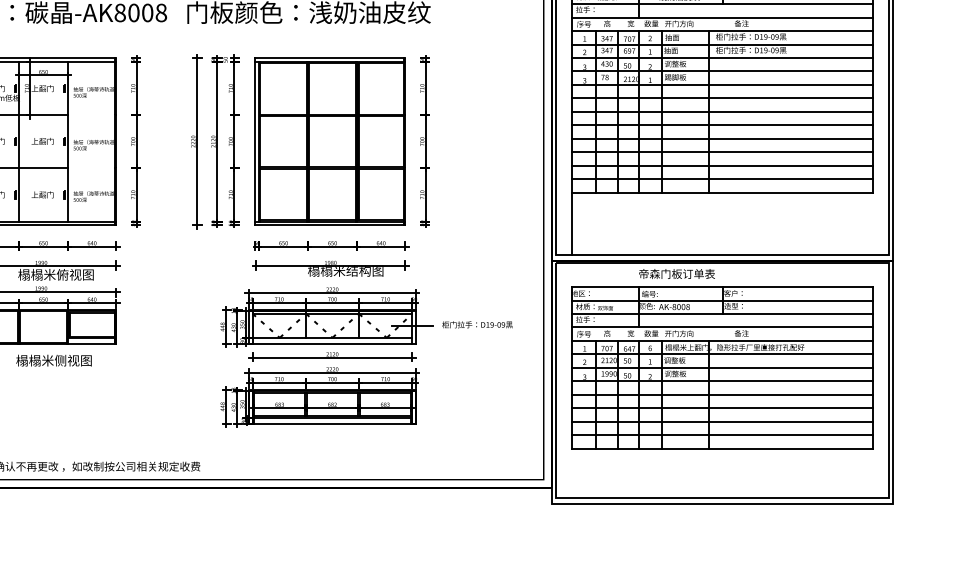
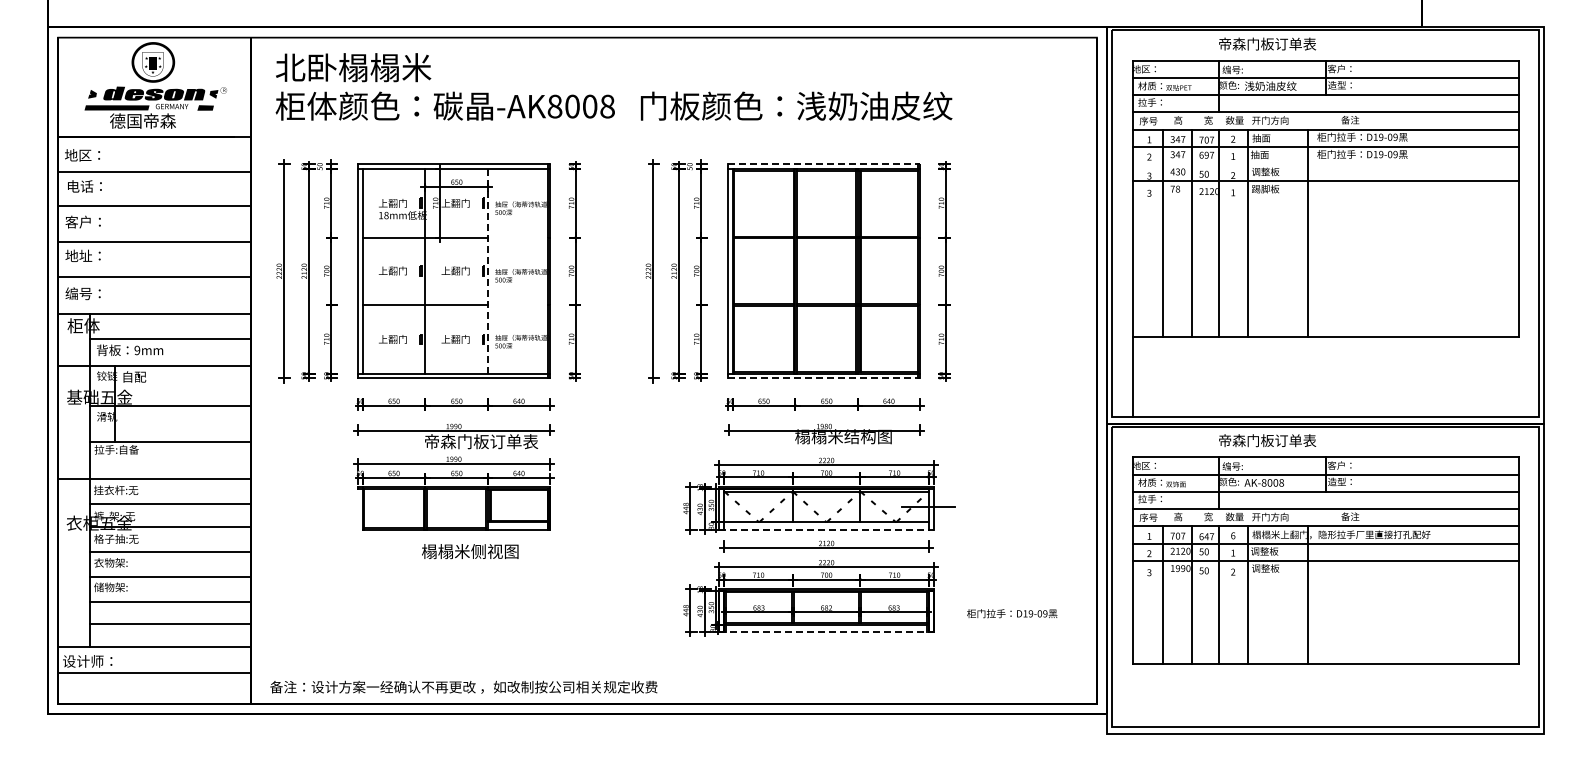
line: (330, 58) -> (823, 164), solid -> dashed
line: (722, 58) -> (1325, 164), removed
line: (722, 84) -> (1325, 198), removed
line: (722, 98) -> (1325, 215), removed
line: (722, 112) -> (1325, 233), removed
line: (722, 125) -> (1325, 250), removed
line: (722, 138) -> (1325, 267), removed
line: (68, 141) -> (488, 271), solid -> dashed
line: (722, 151) -> (1325, 284), removed
line: (722, 166) -> (1325, 302), removed
line: (722, 179) -> (1325, 319), removed
line: (330, 225) -> (823, 378), solid -> dashed
text: (62, 274) -> (481, 441), 榻榻米俯视图 -> 帝森门板订单表
text: (477, 324) -> (1012, 613), moved
line: (333, 344) -> (827, 530), solid -> dashed
line: (722, 381) -> (1325, 578), removed
line: (722, 394) -> (1325, 595), removed
line: (722, 408) -> (1325, 612), removed
line: (722, 421) -> (1325, 629), removed
line: (333, 423) -> (827, 632), solid -> dashed
line: (722, 434) -> (1325, 646), removed

